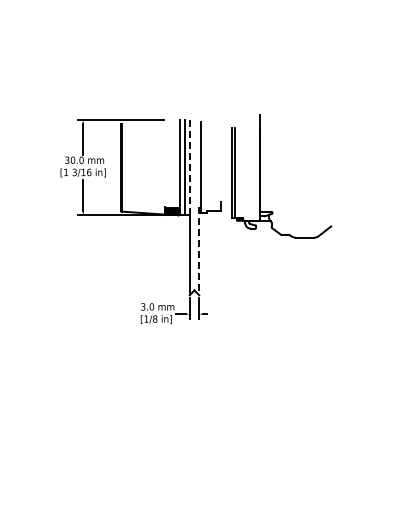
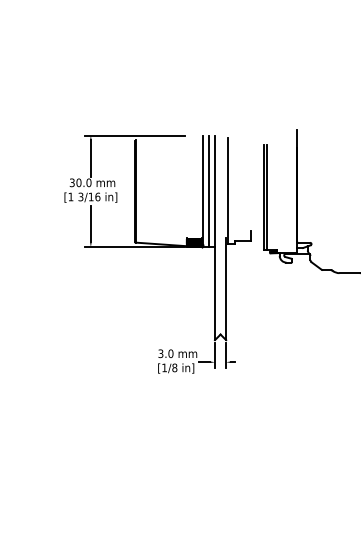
line: (189, 167) -> (214, 191), dashed -> solid
line: (199, 251) -> (226, 289), dashed -> solid

